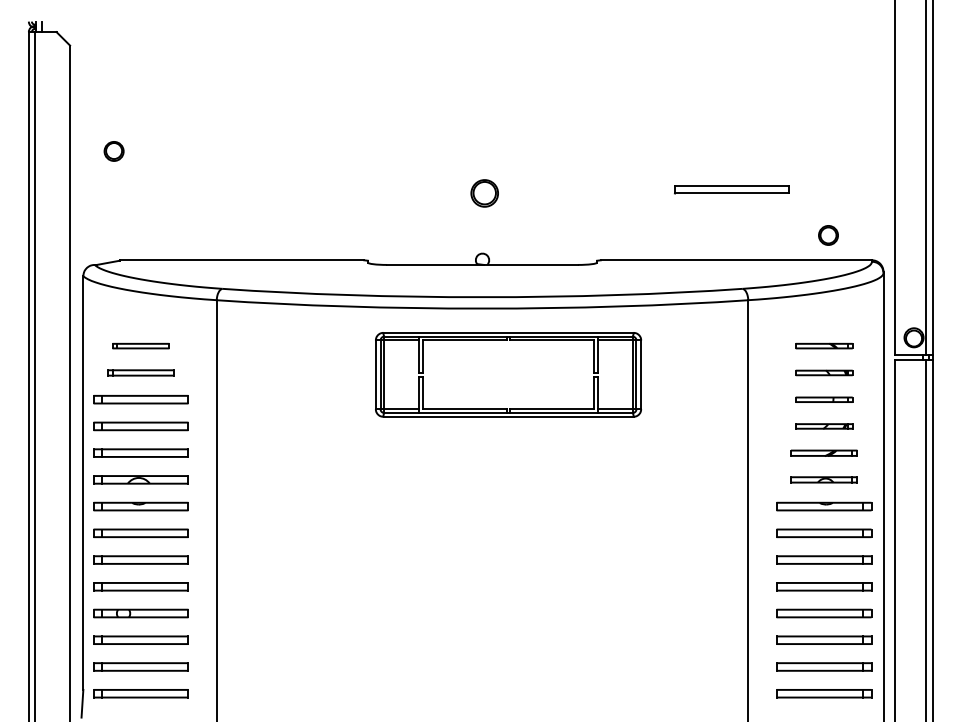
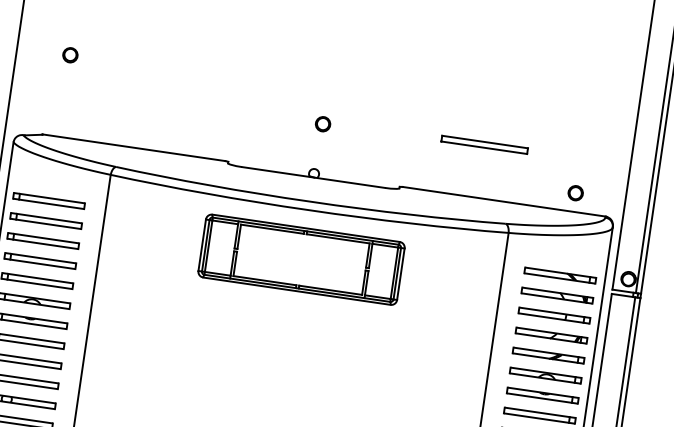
circle: (113, 151) -> (69, 55), moved
part: (731, 189) -> (484, 144), moved
circle: (484, 193) -> (322, 124), size x0.71
part: (140, 345) -> (48, 200), size x1.67
part: (824, 345) -> (560, 275), size x1.67
part: (140, 372) -> (45, 220), size x1.43
part: (824, 372) -> (557, 295), size x1.67
part: (508, 374) -> (301, 259), moved
part: (824, 399) -> (554, 315), size x1.67
part: (824, 426) -> (551, 335), size x1.67
part: (824, 453) -> (548, 355), size x1.43
part: (824, 479) -> (546, 375), size x1.43

